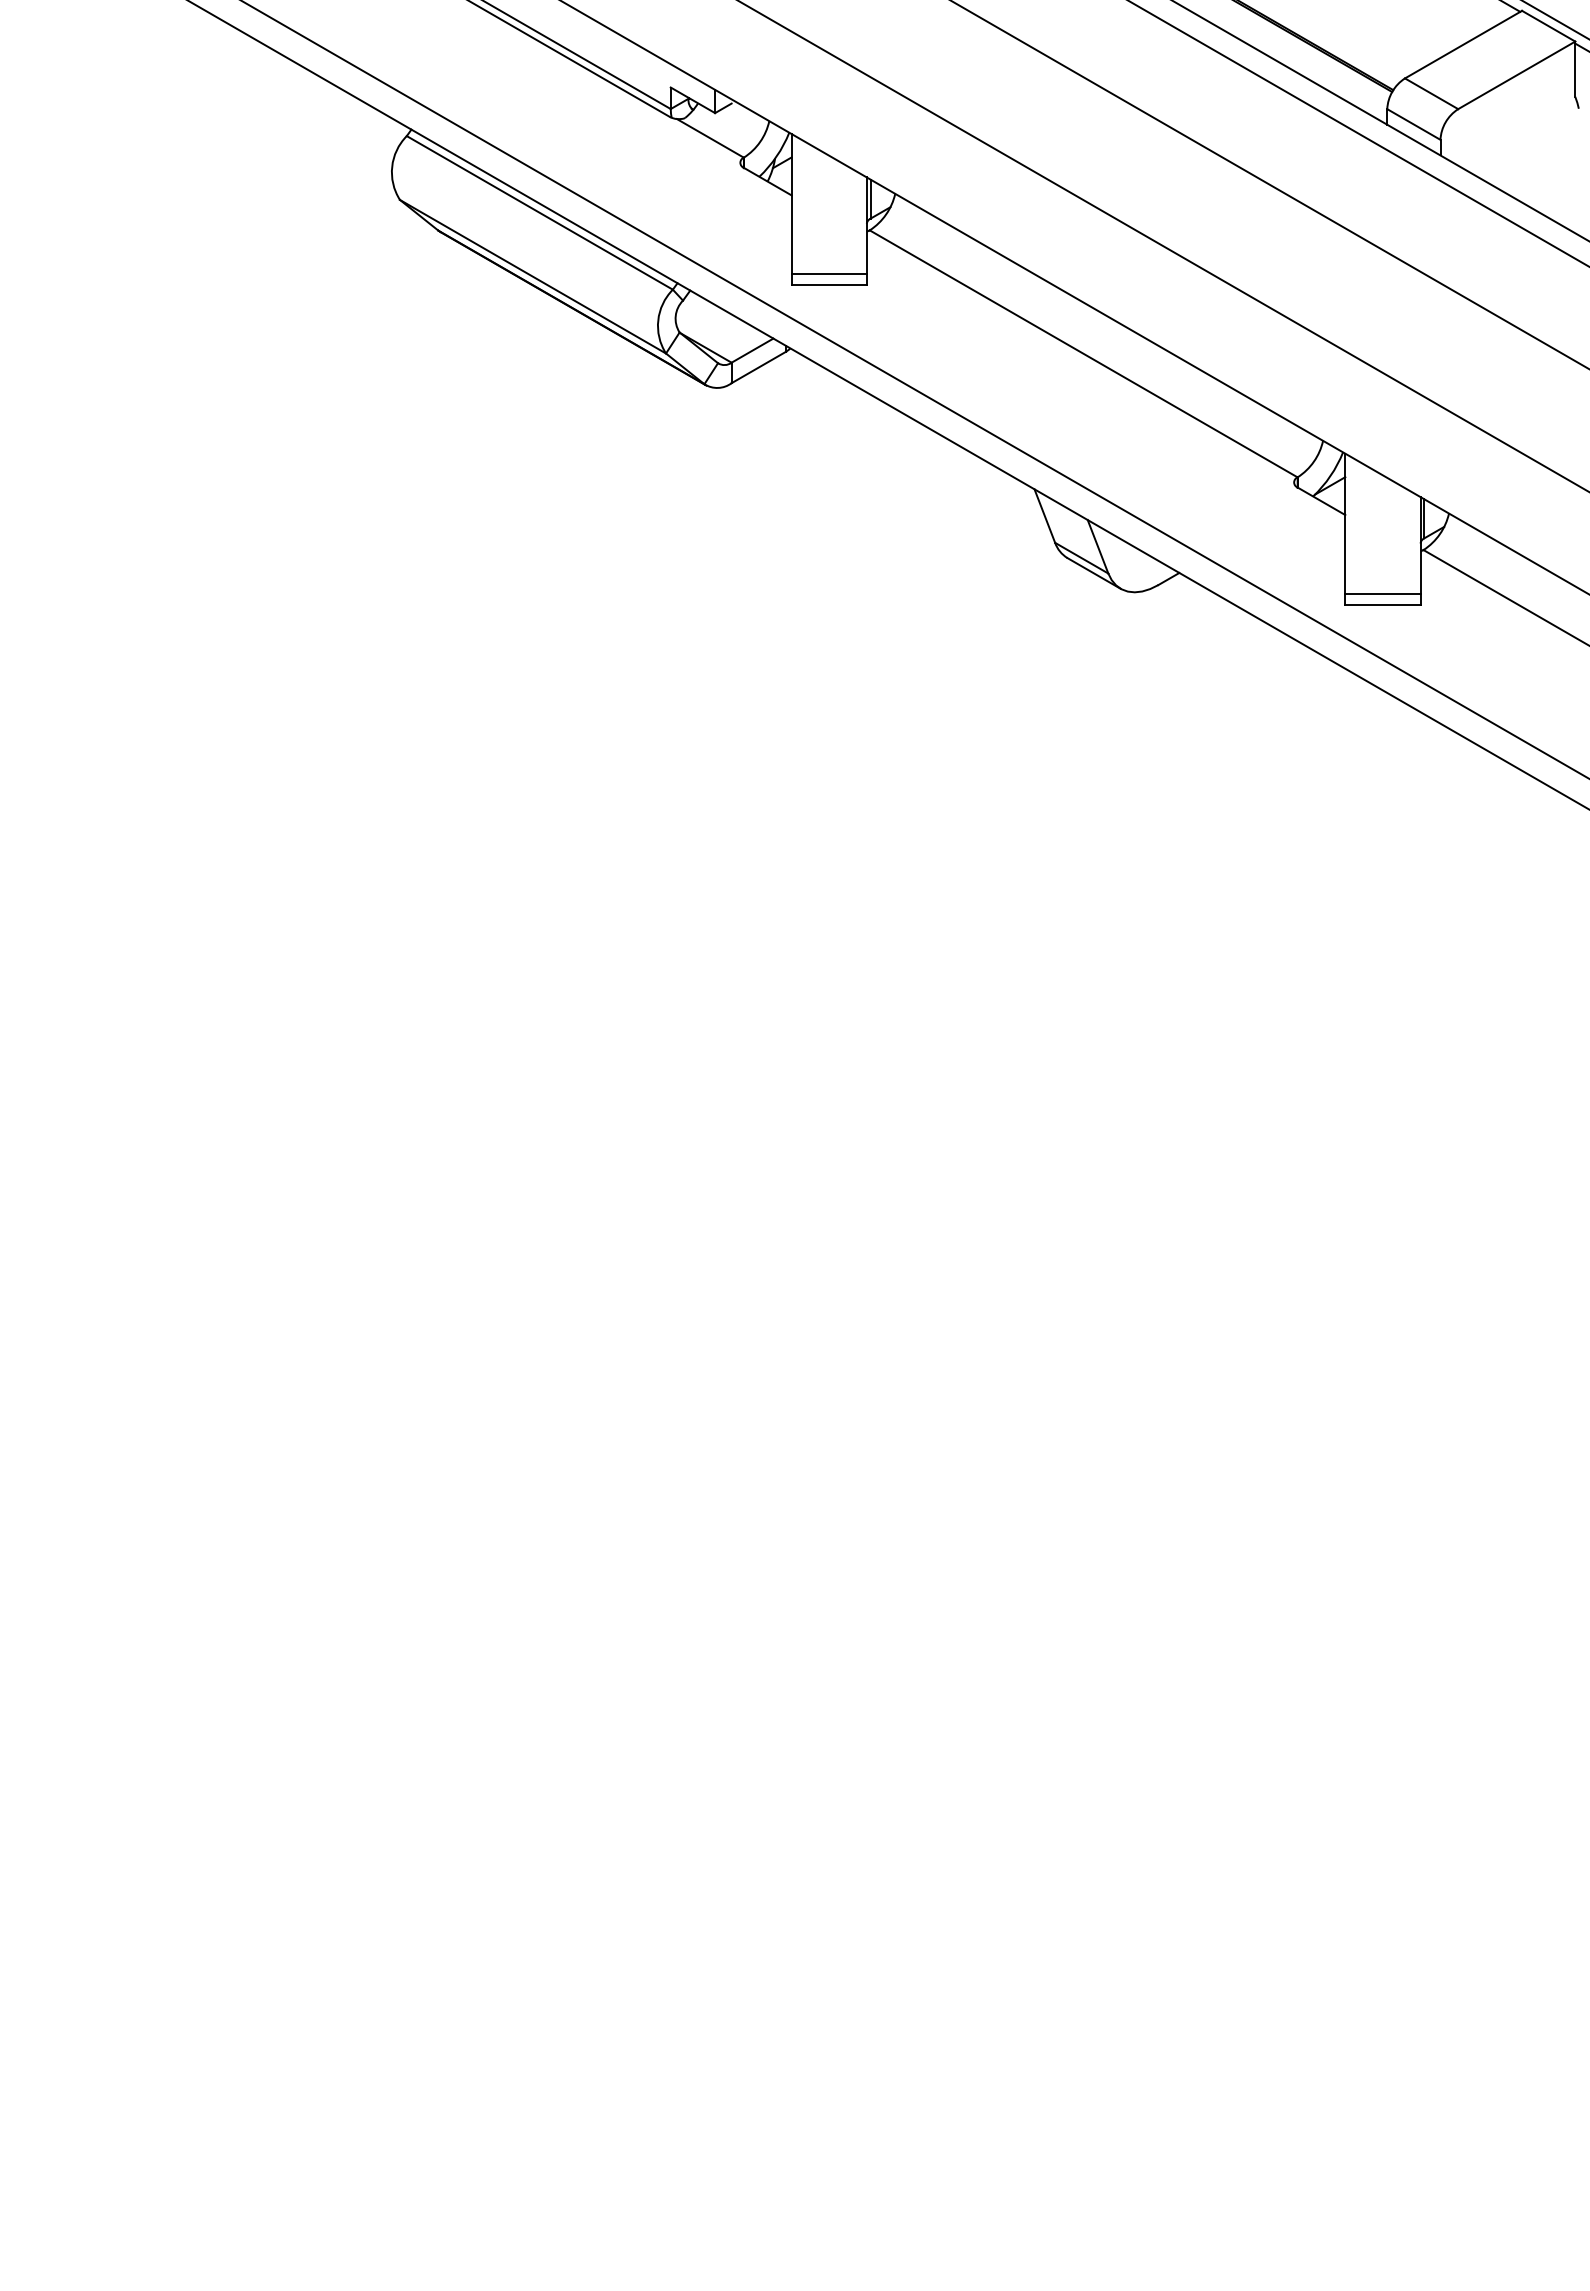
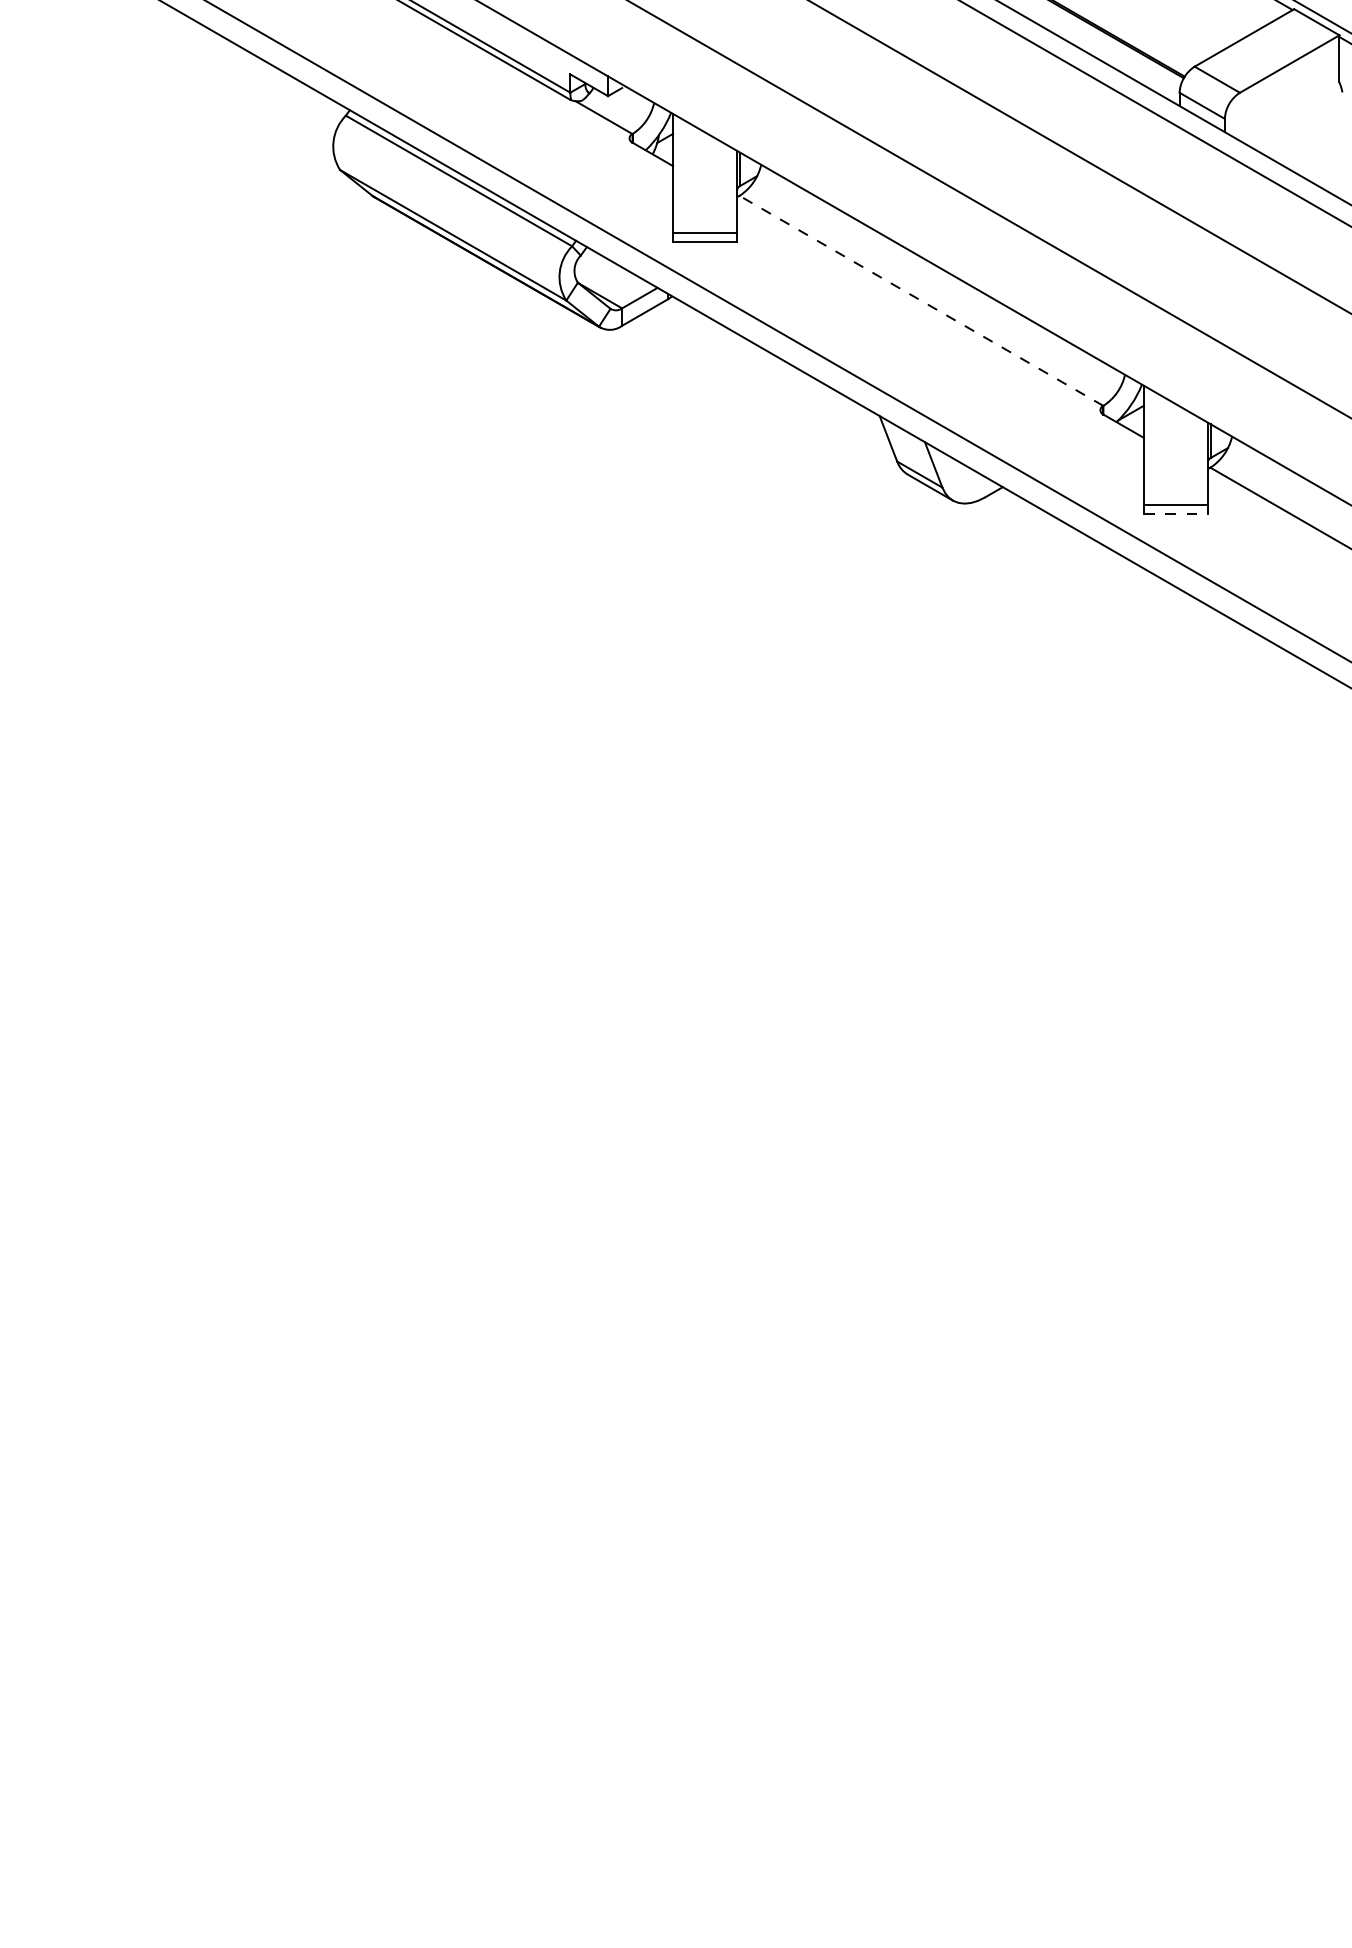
line: (1083, 353) -> (921, 300), solid -> dashed
line: (1382, 604) -> (1175, 513), solid -> dashed

